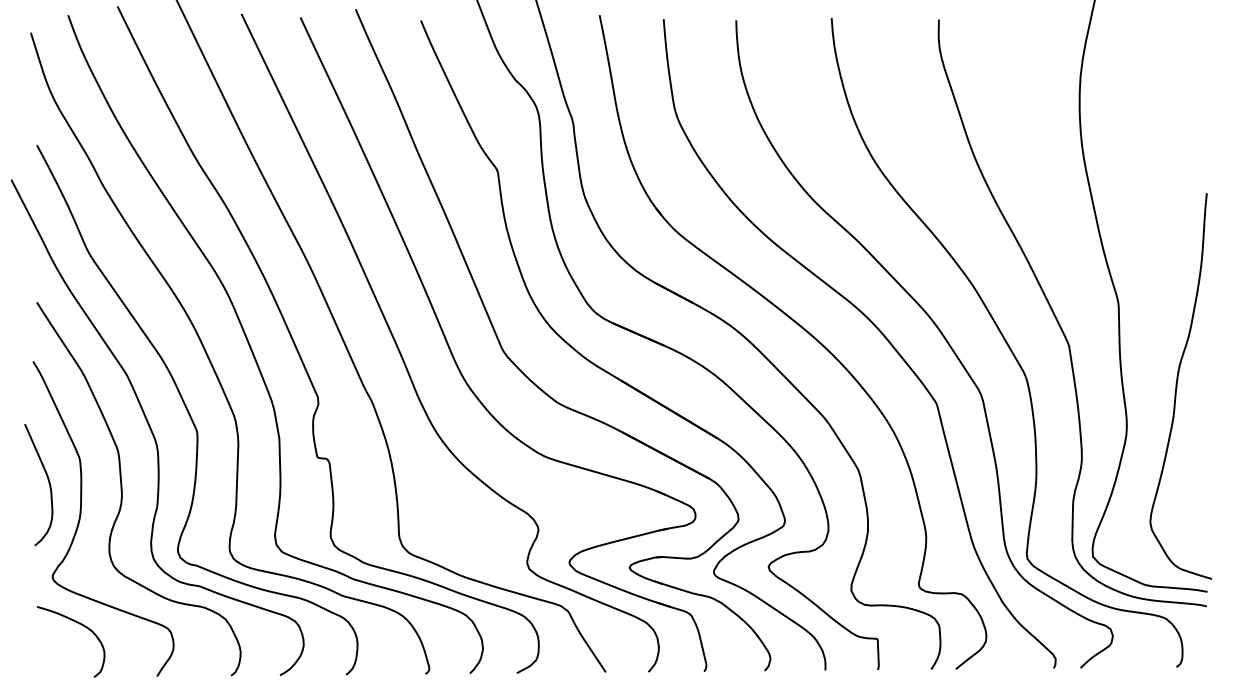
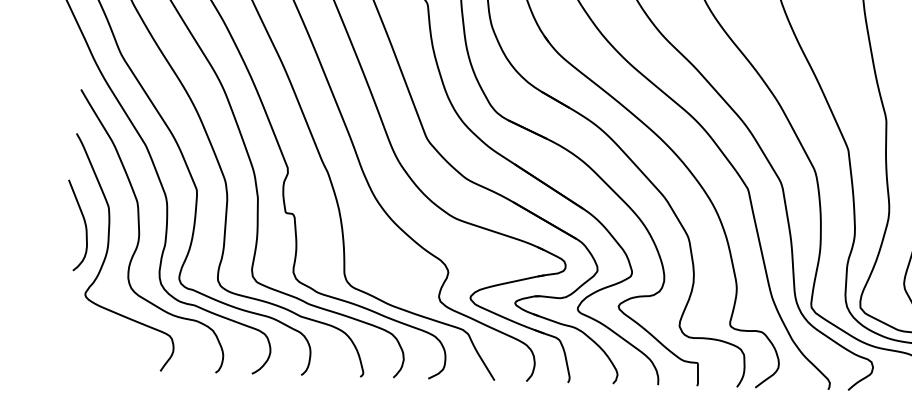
curve: (79, 624) -> (104, 330), removed

